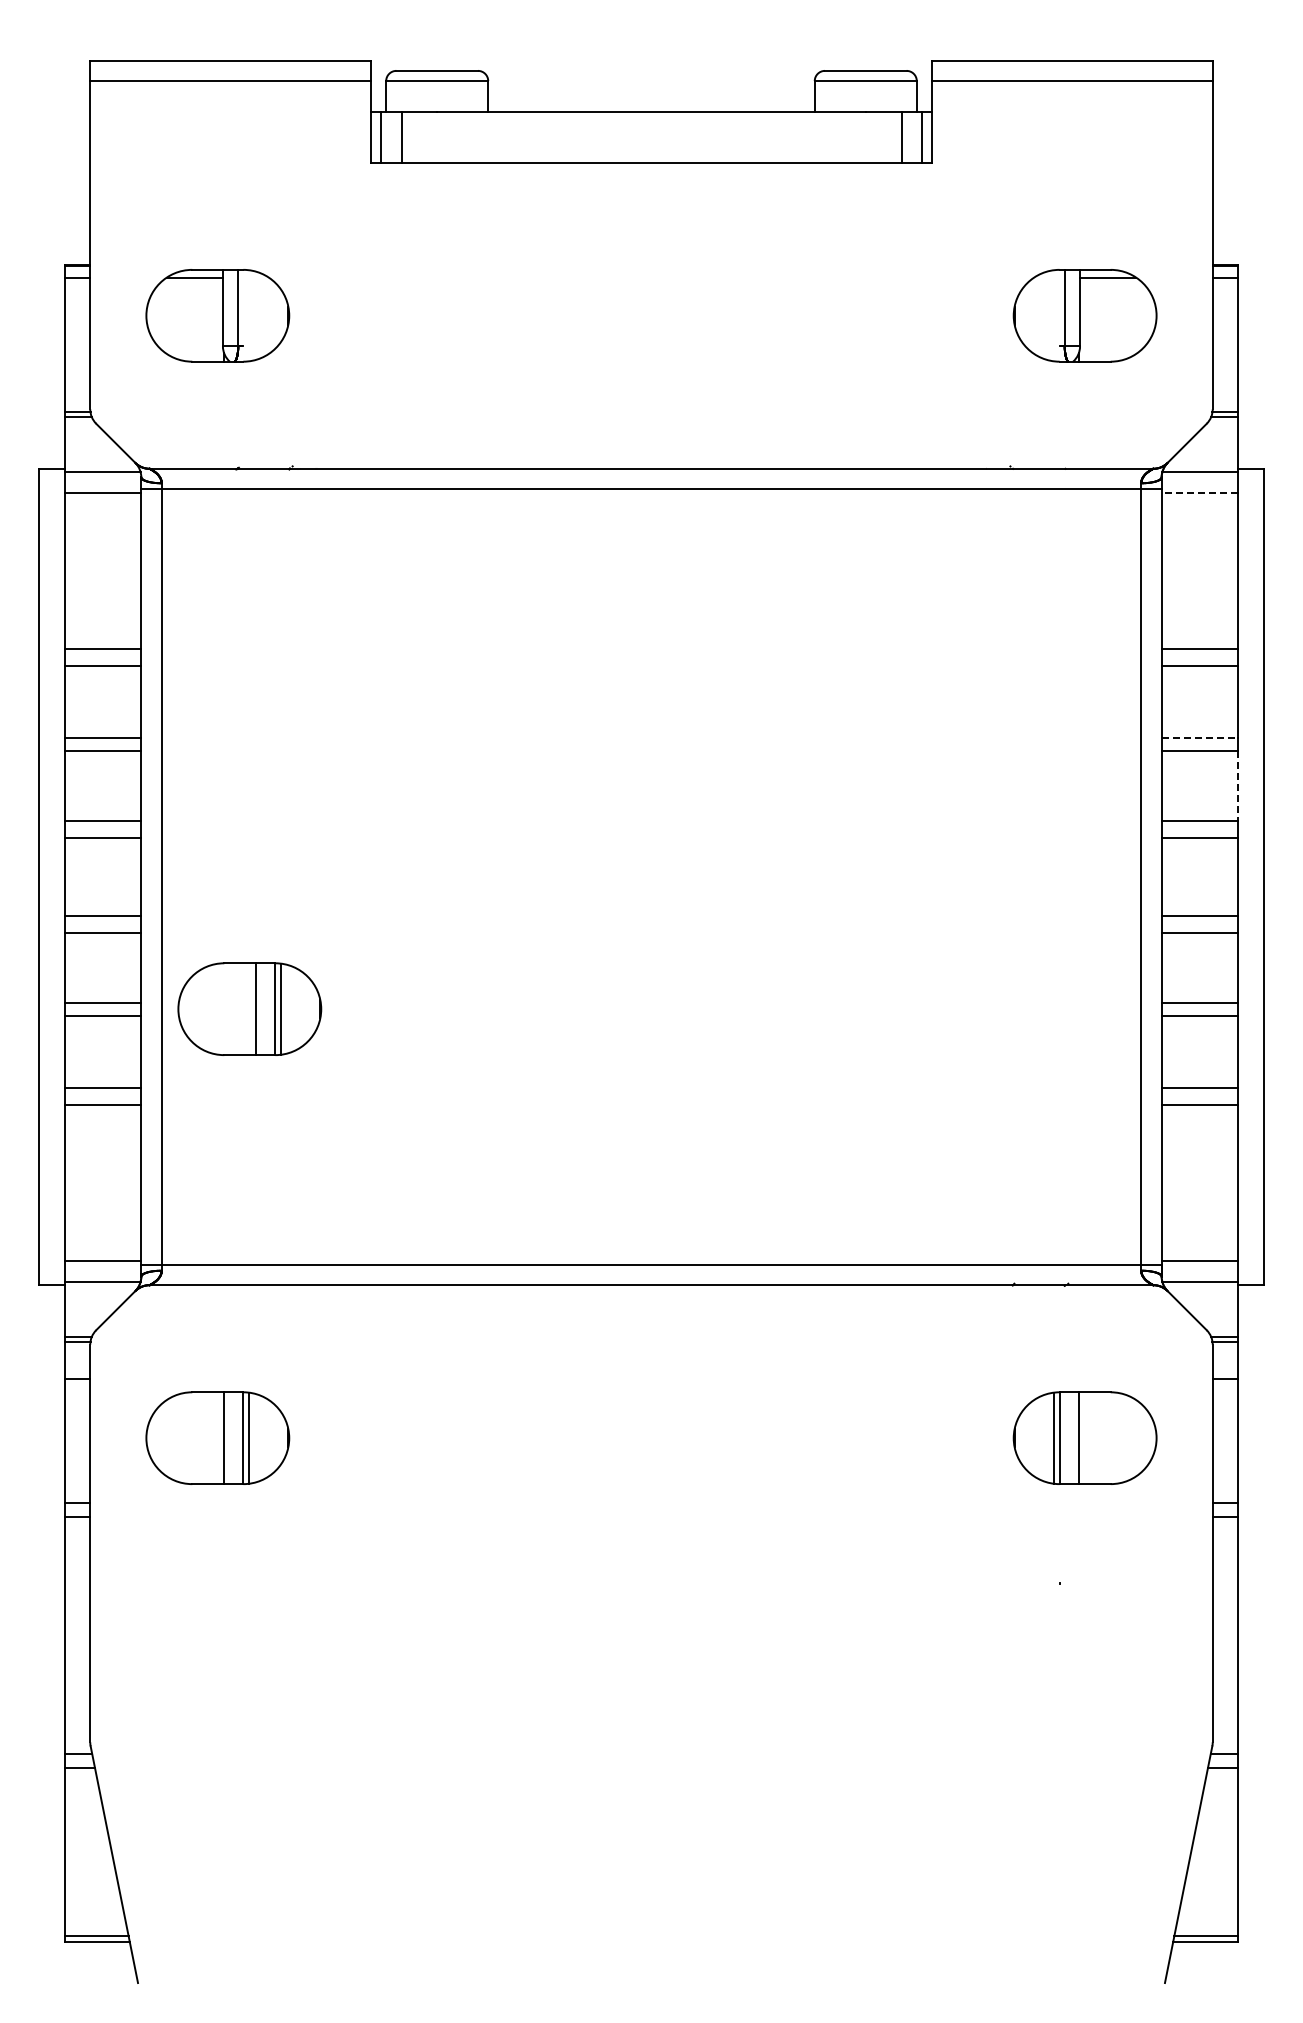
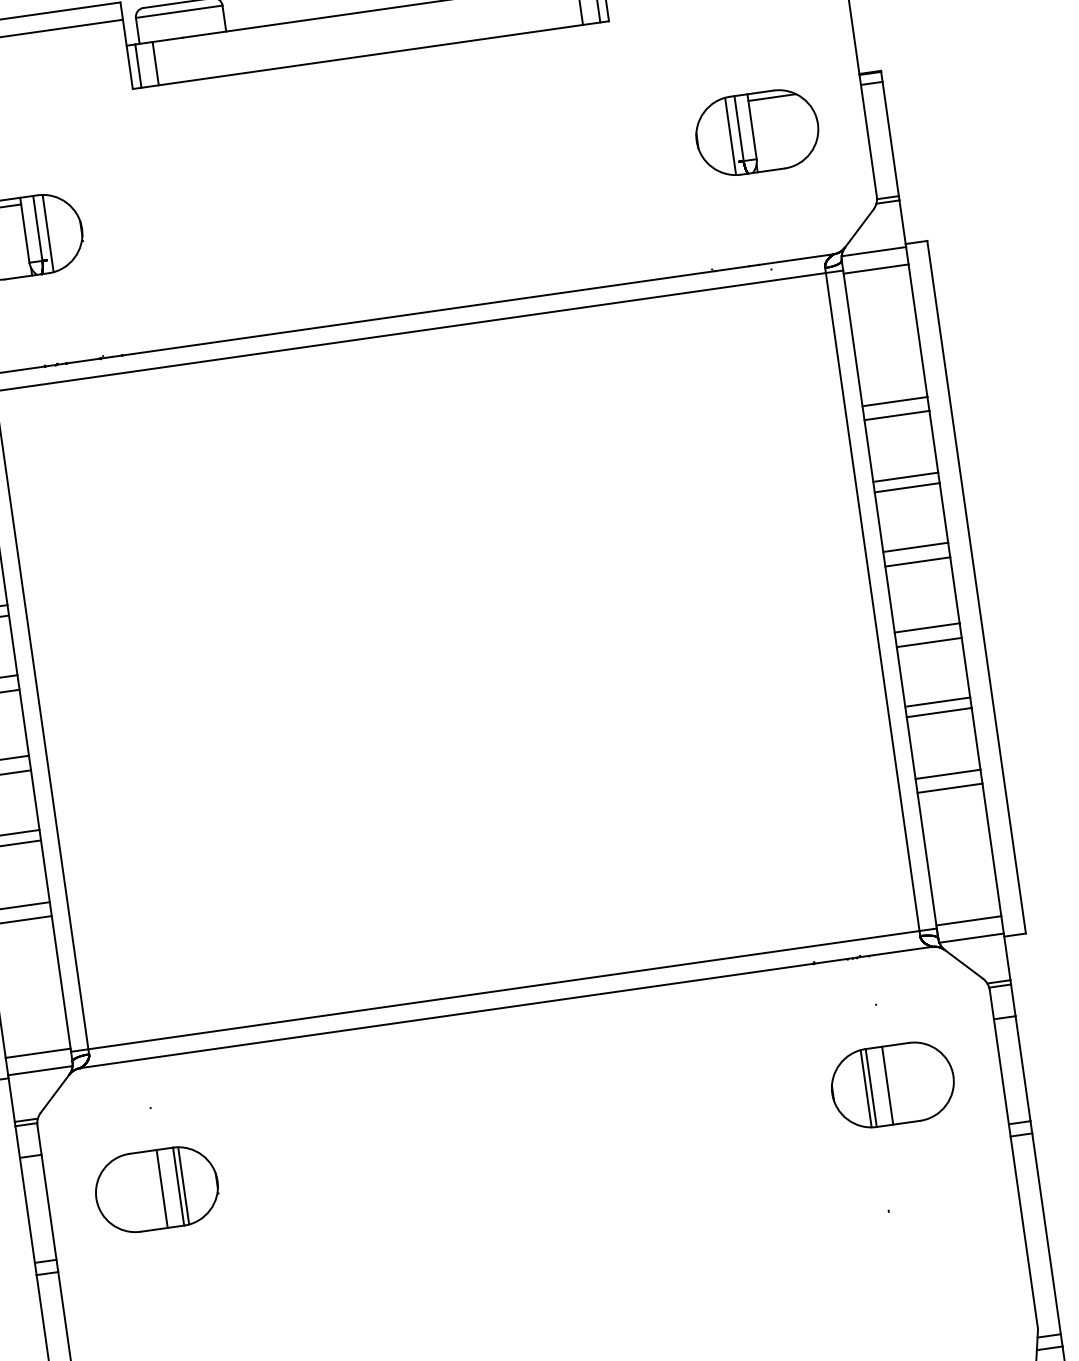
line: (249, 315) -> (48, 233), added
line: (1053, 315) -> (730, 136), added
line: (1199, 492) -> (875, 268), dashed -> solid
line: (1200, 738) -> (906, 477), dashed -> solid
line: (1238, 786) -> (944, 513), dashed -> solid
part: (249, 1008) -> (131, 821), removed

